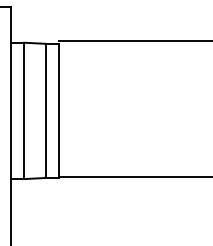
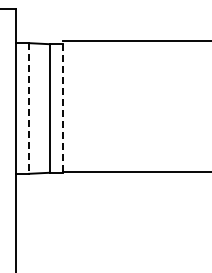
line: (24, 110) -> (29, 108), solid -> dashed
line: (59, 110) -> (62, 108), solid -> dashed

